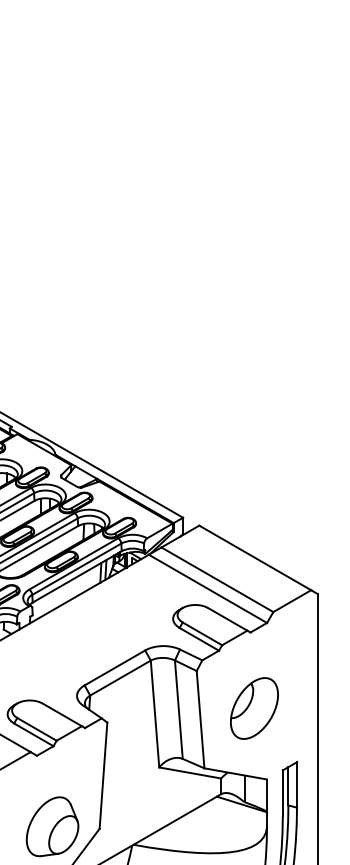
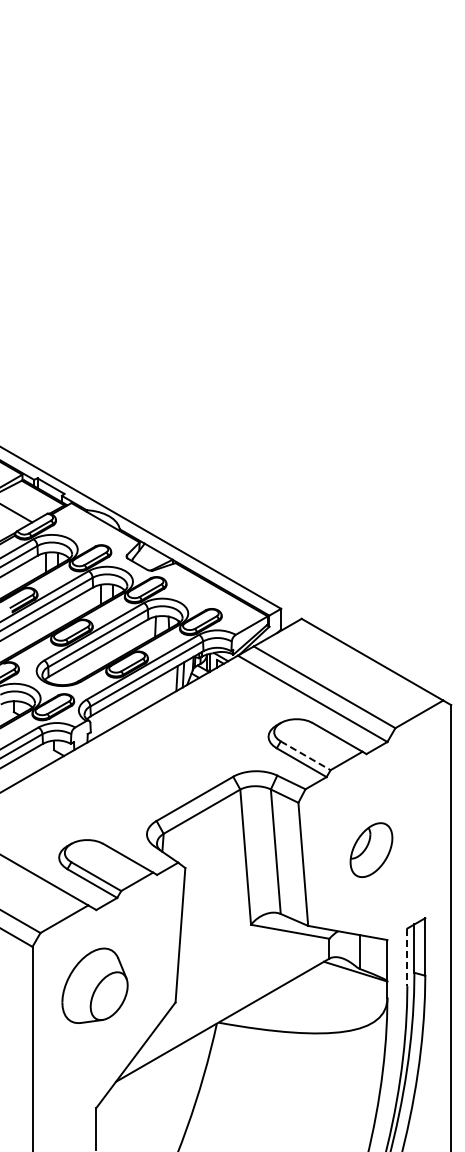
line: (202, 633) -> (305, 755), solid -> dashed
part: (254, 707) -> (371, 849), size x0.7
line: (282, 793) -> (407, 957), solid -> dashed
part: (52, 826) -> (94, 985), moved

